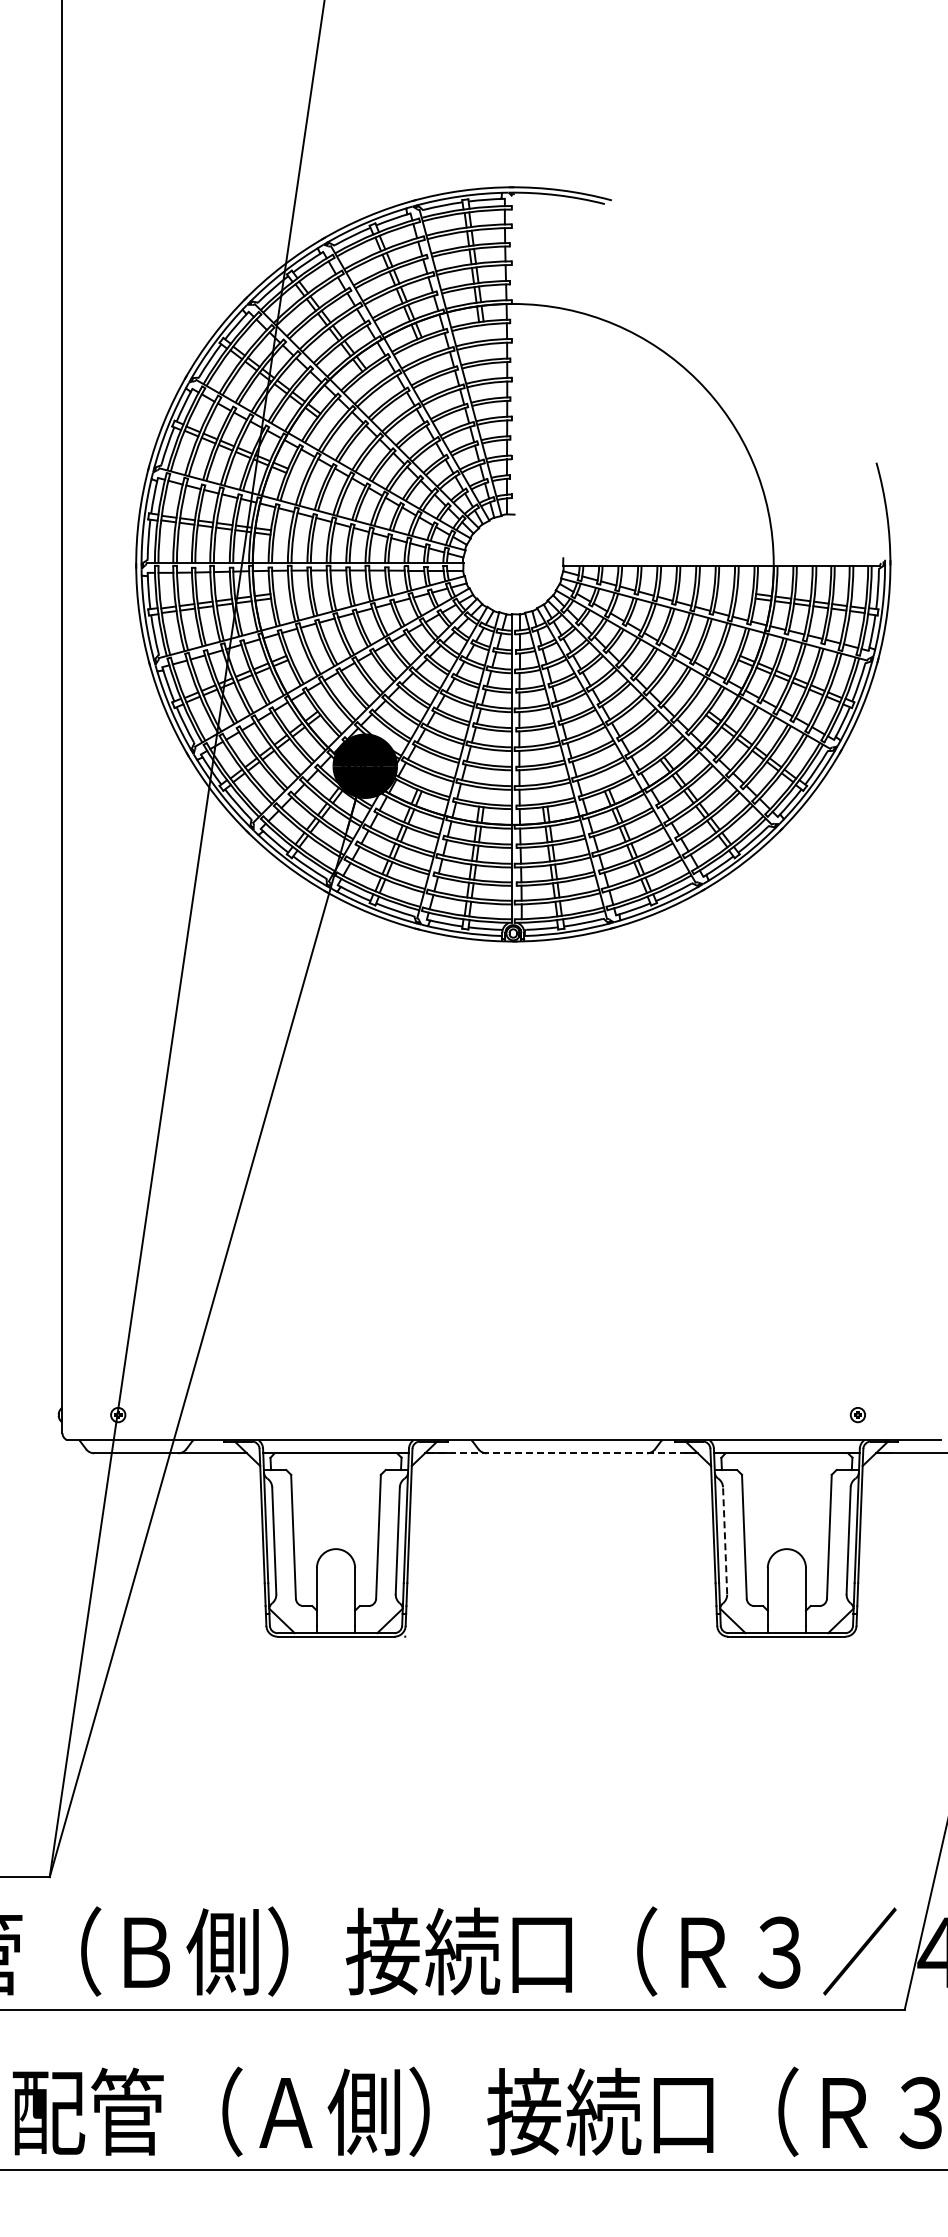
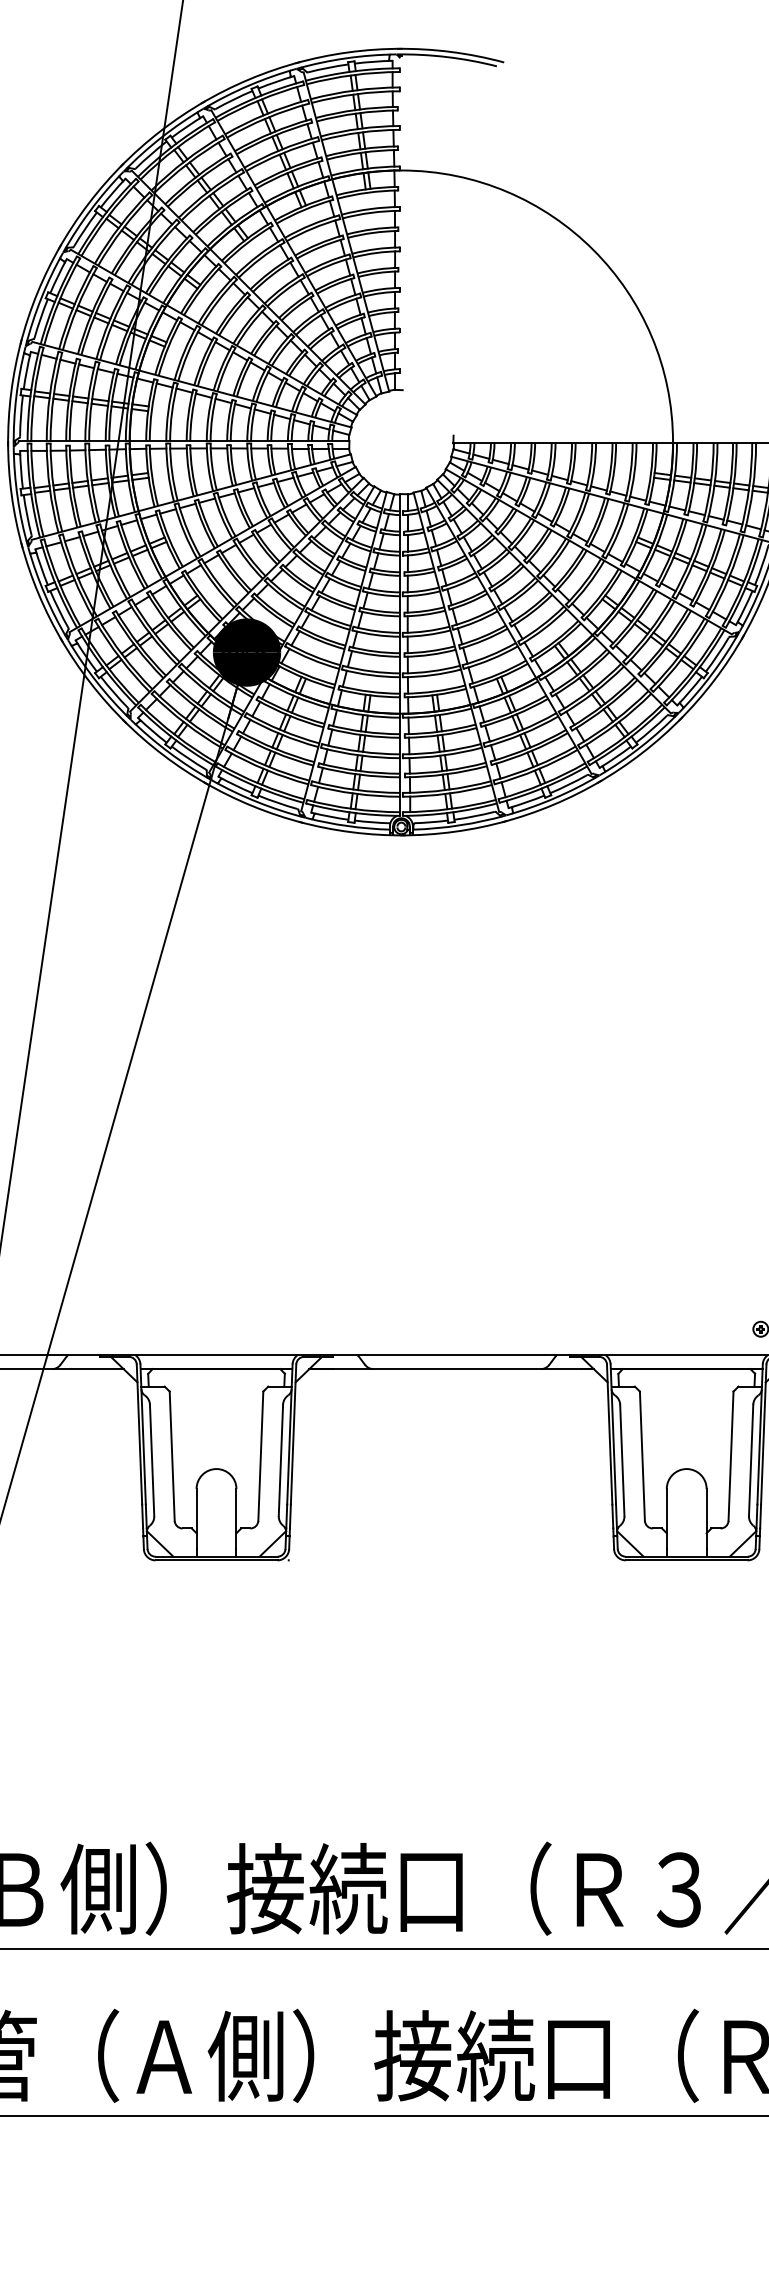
line: (560, 1453) -> (450, 1369), dashed -> solid
line: (725, 1540) -> (622, 1460), dashed -> solid

